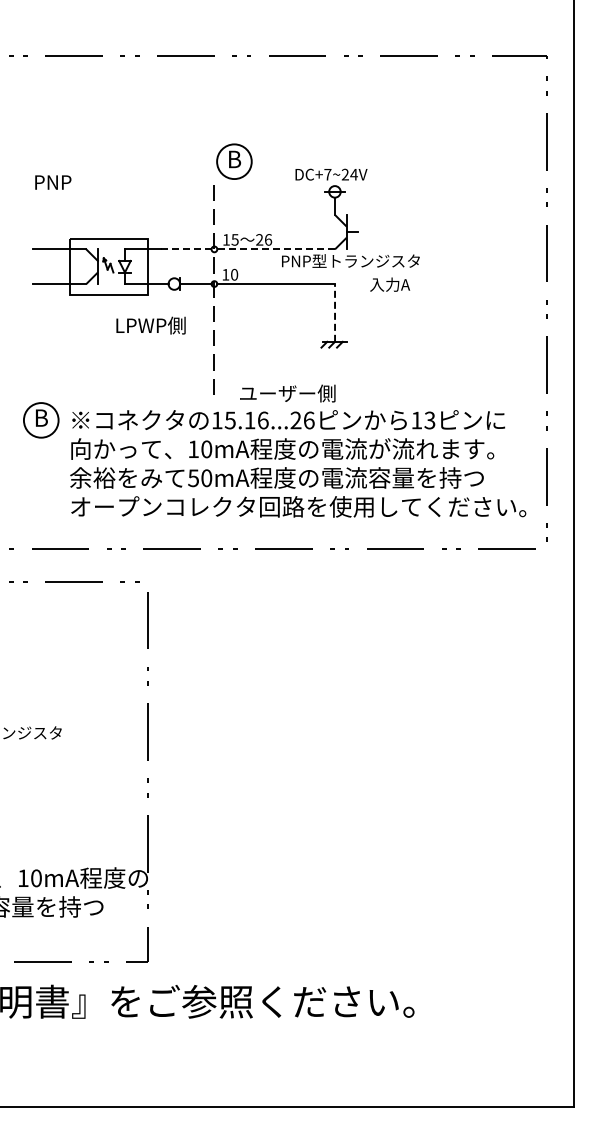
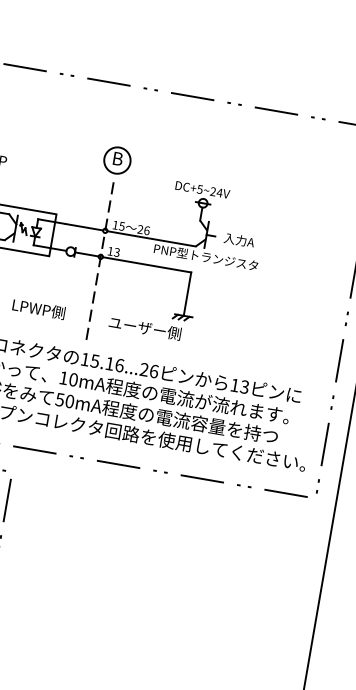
part: (234, 161) -> (117, 160), moved
text: (327, 174) -> (199, 189), DC+7~24V -> DC+5~24V
line: (186, 249) -> (84, 227), dashed -> solid
line: (276, 249) -> (151, 238), dashed -> solid
text: (234, 274) -> (117, 252), 10 -> 13
text: (390, 284) -> (239, 240), moved
line: (335, 312) -> (187, 293), dashed -> solid
text: (150, 325) -> (38, 309), moved
text: (287, 393) -> (144, 328), moved

